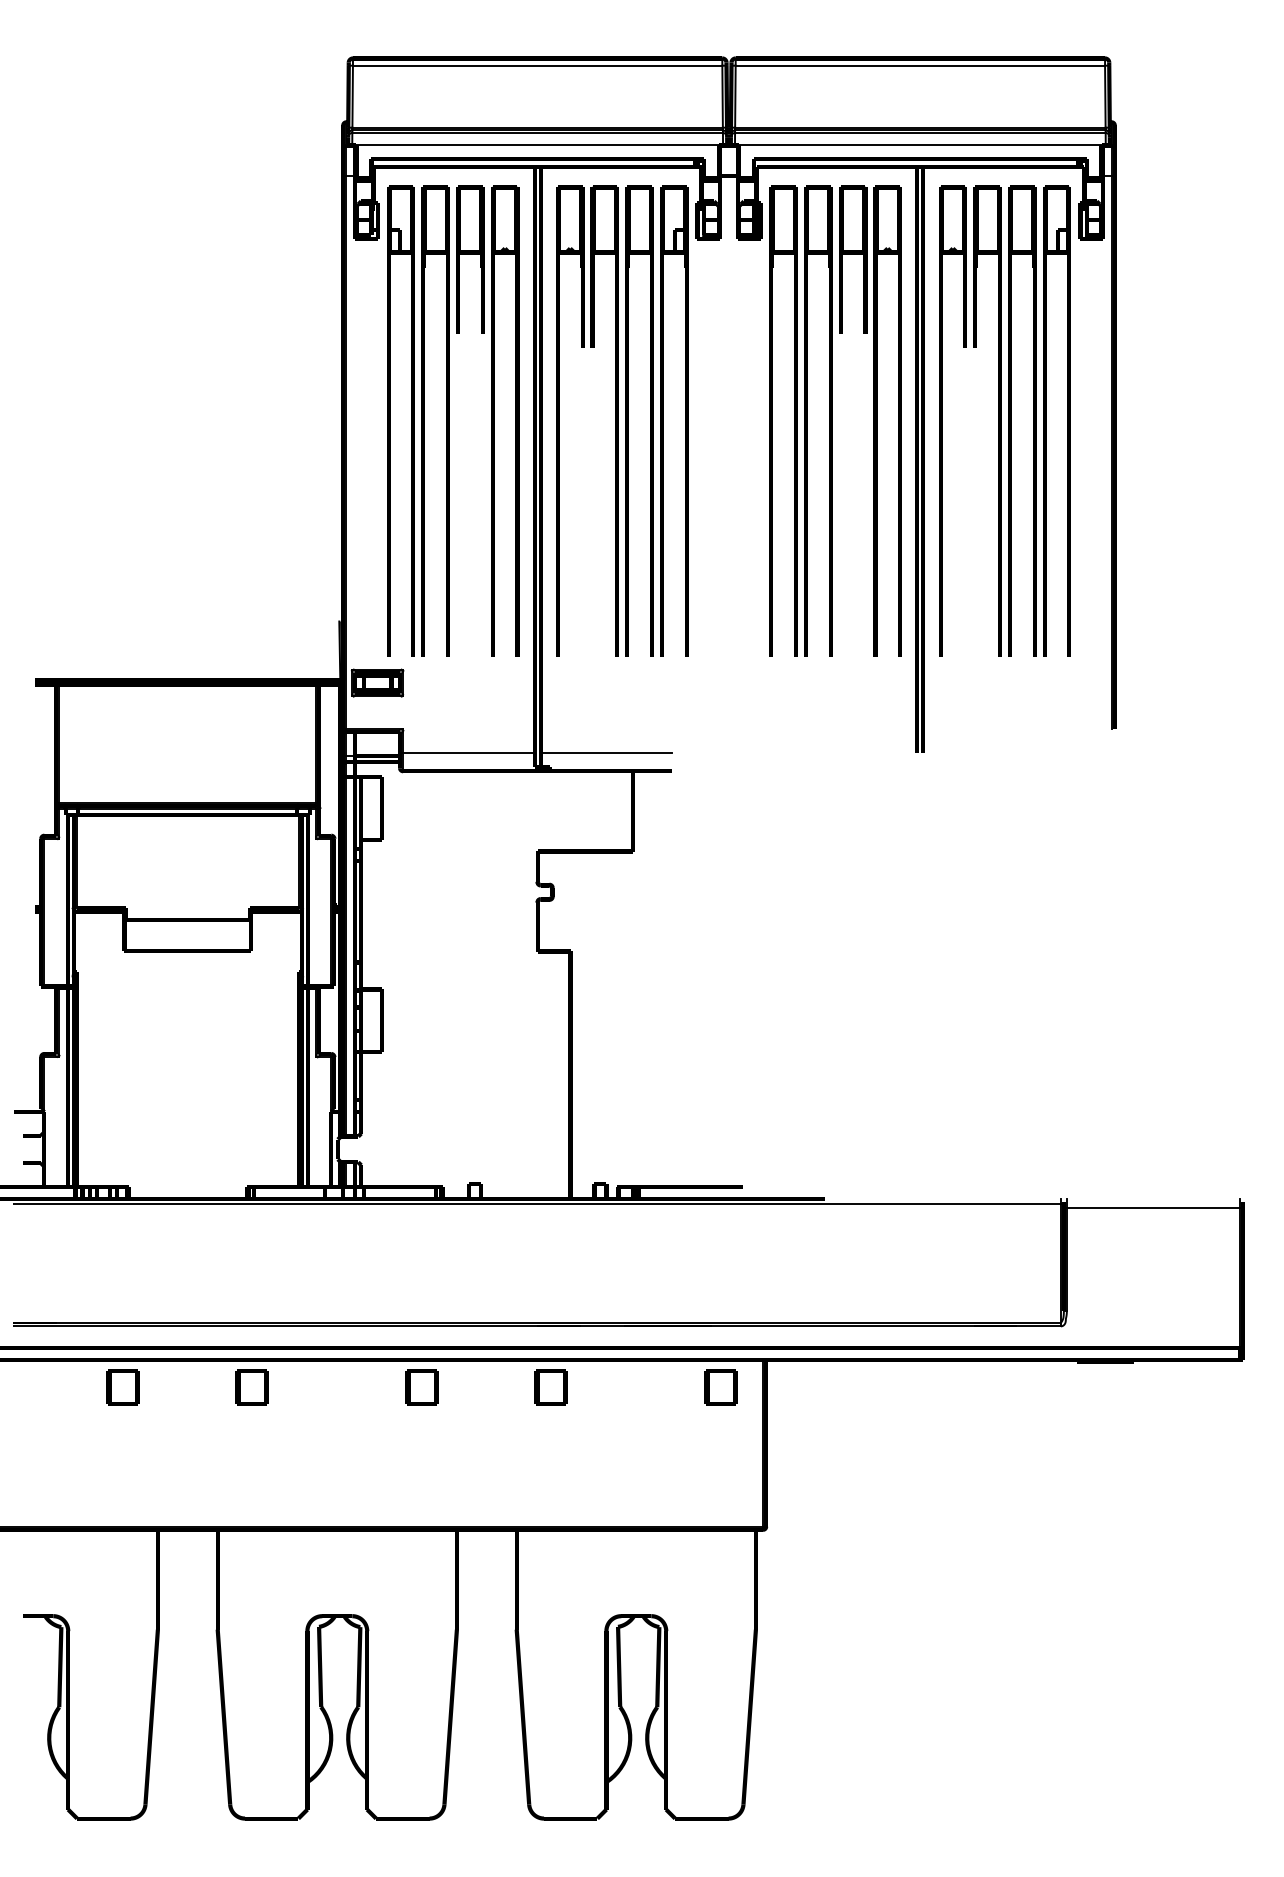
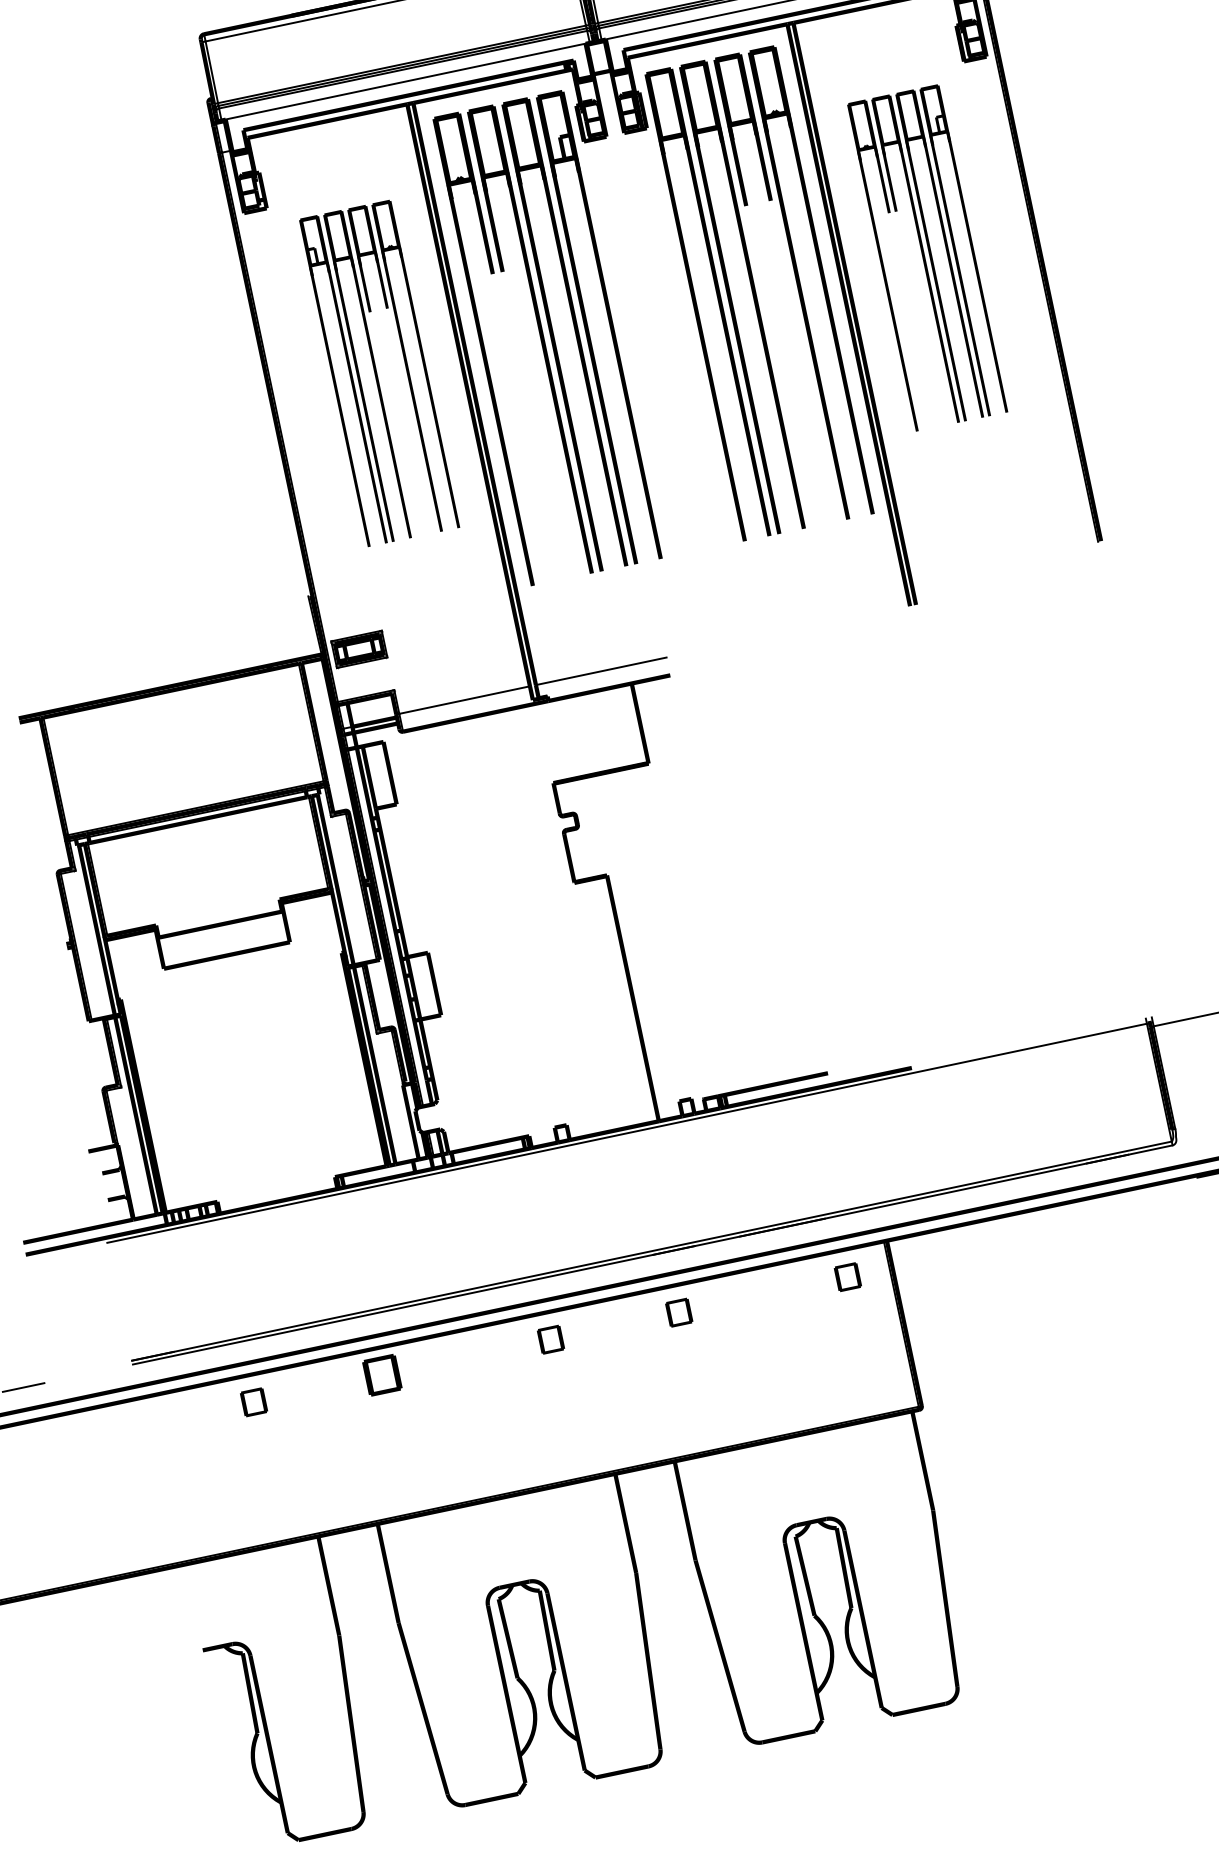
part: (453, 420) -> (379, 372), size x0.7
part: (1004, 420) -> (926, 257), size x0.7
part: (122, 1387) -> (253, 1402), size x0.7
part: (421, 1387) -> (550, 1339), size x0.7
part: (550, 1387) -> (678, 1312), size x0.7
part: (720, 1387) -> (847, 1277), size x0.7

